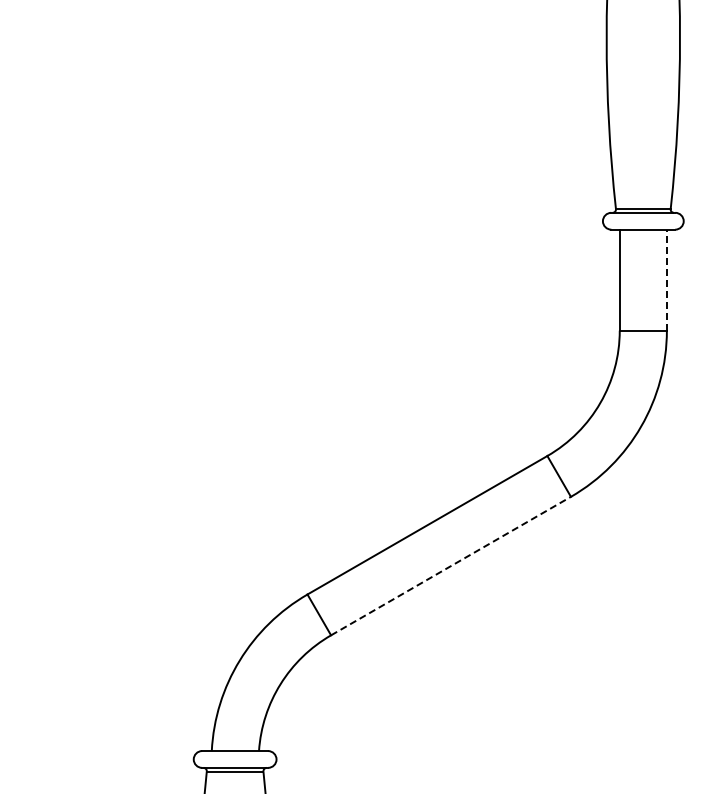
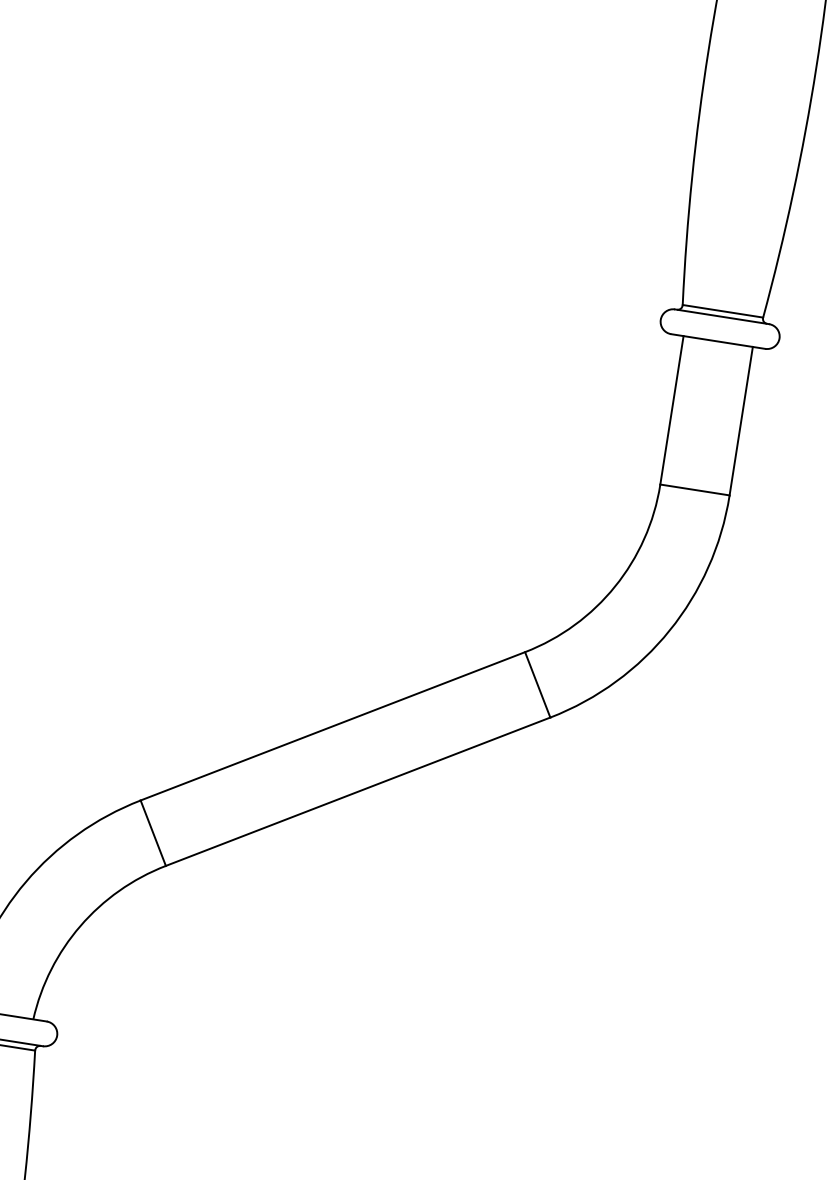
line: (666, 279) -> (740, 420), dashed -> solid
line: (451, 565) -> (358, 790), dashed -> solid

